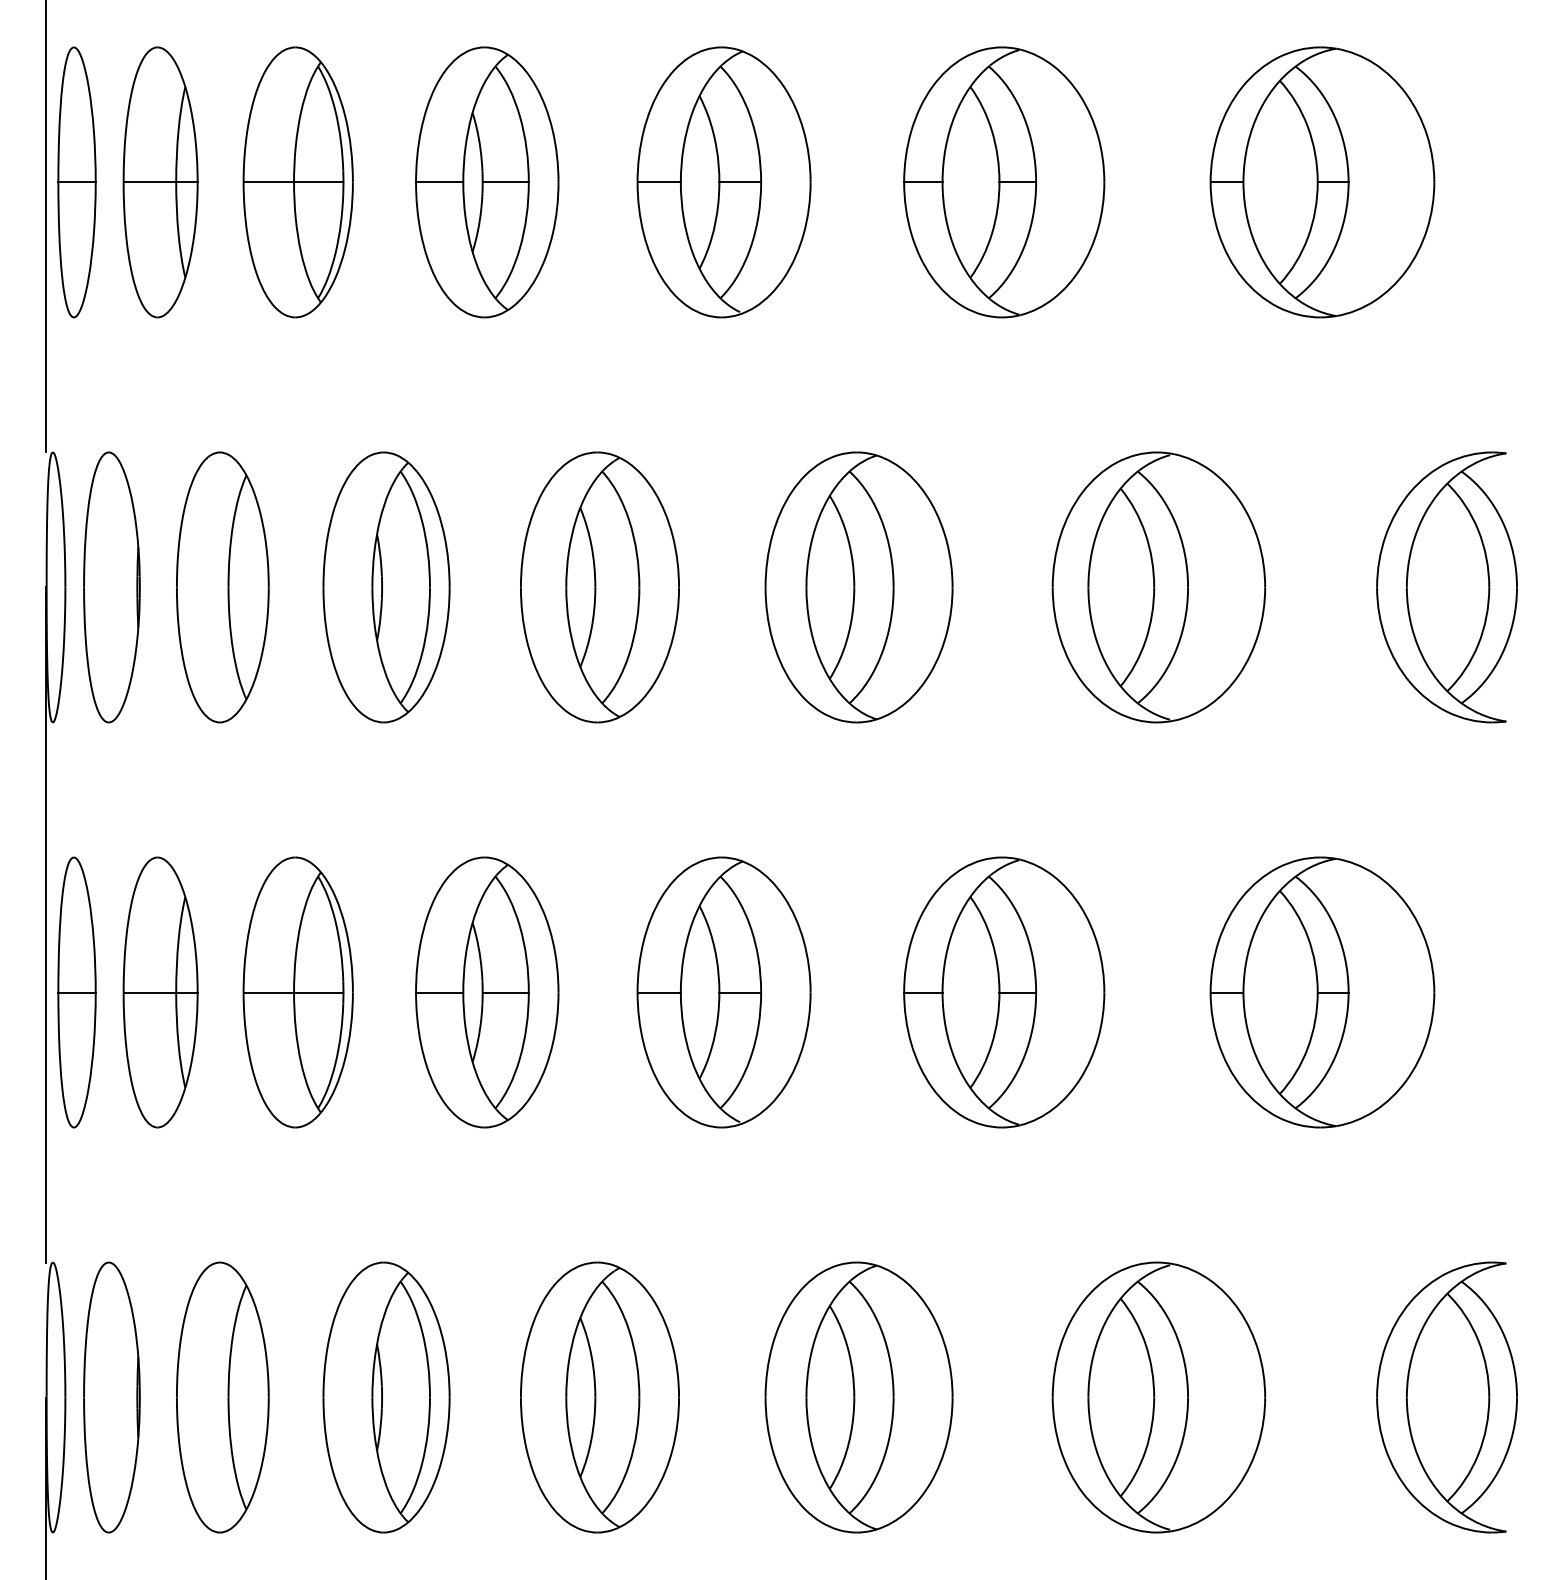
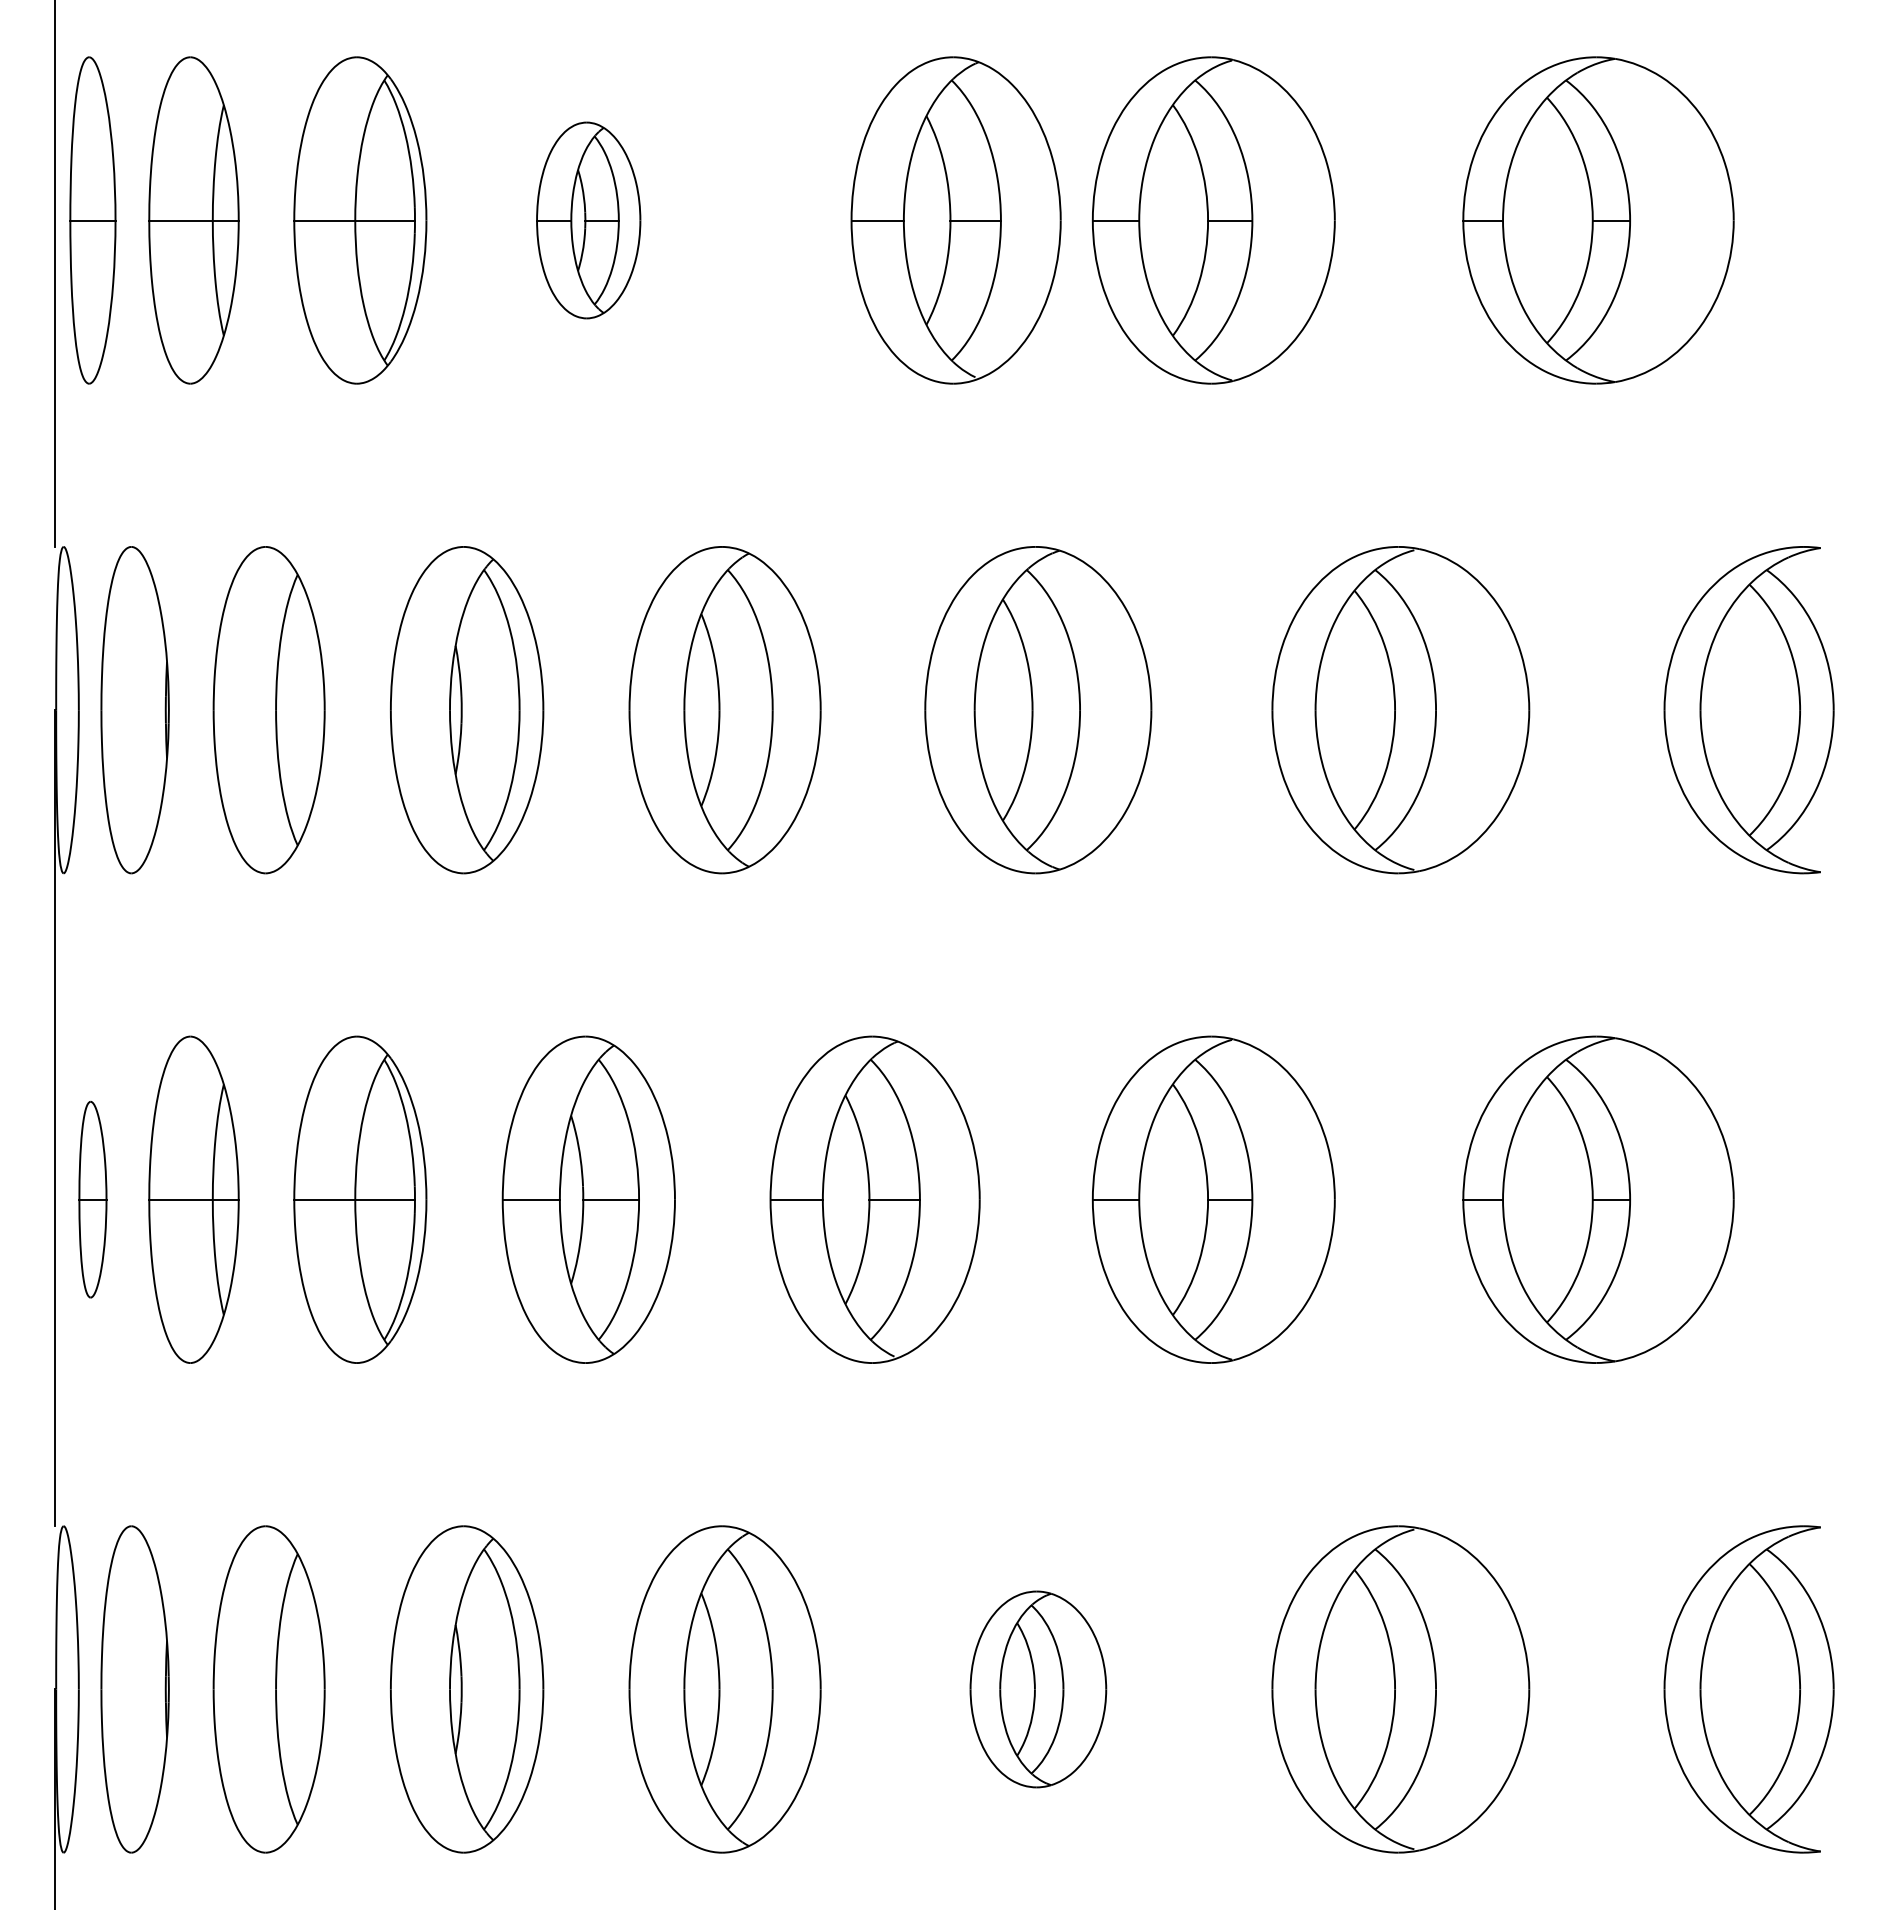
part: (486, 182) -> (588, 220), size x0.6
part: (723, 182) -> (955, 220), moved
part: (76, 992) -> (92, 1199), size x0.6
part: (859, 1397) -> (1038, 1689), size x0.6

